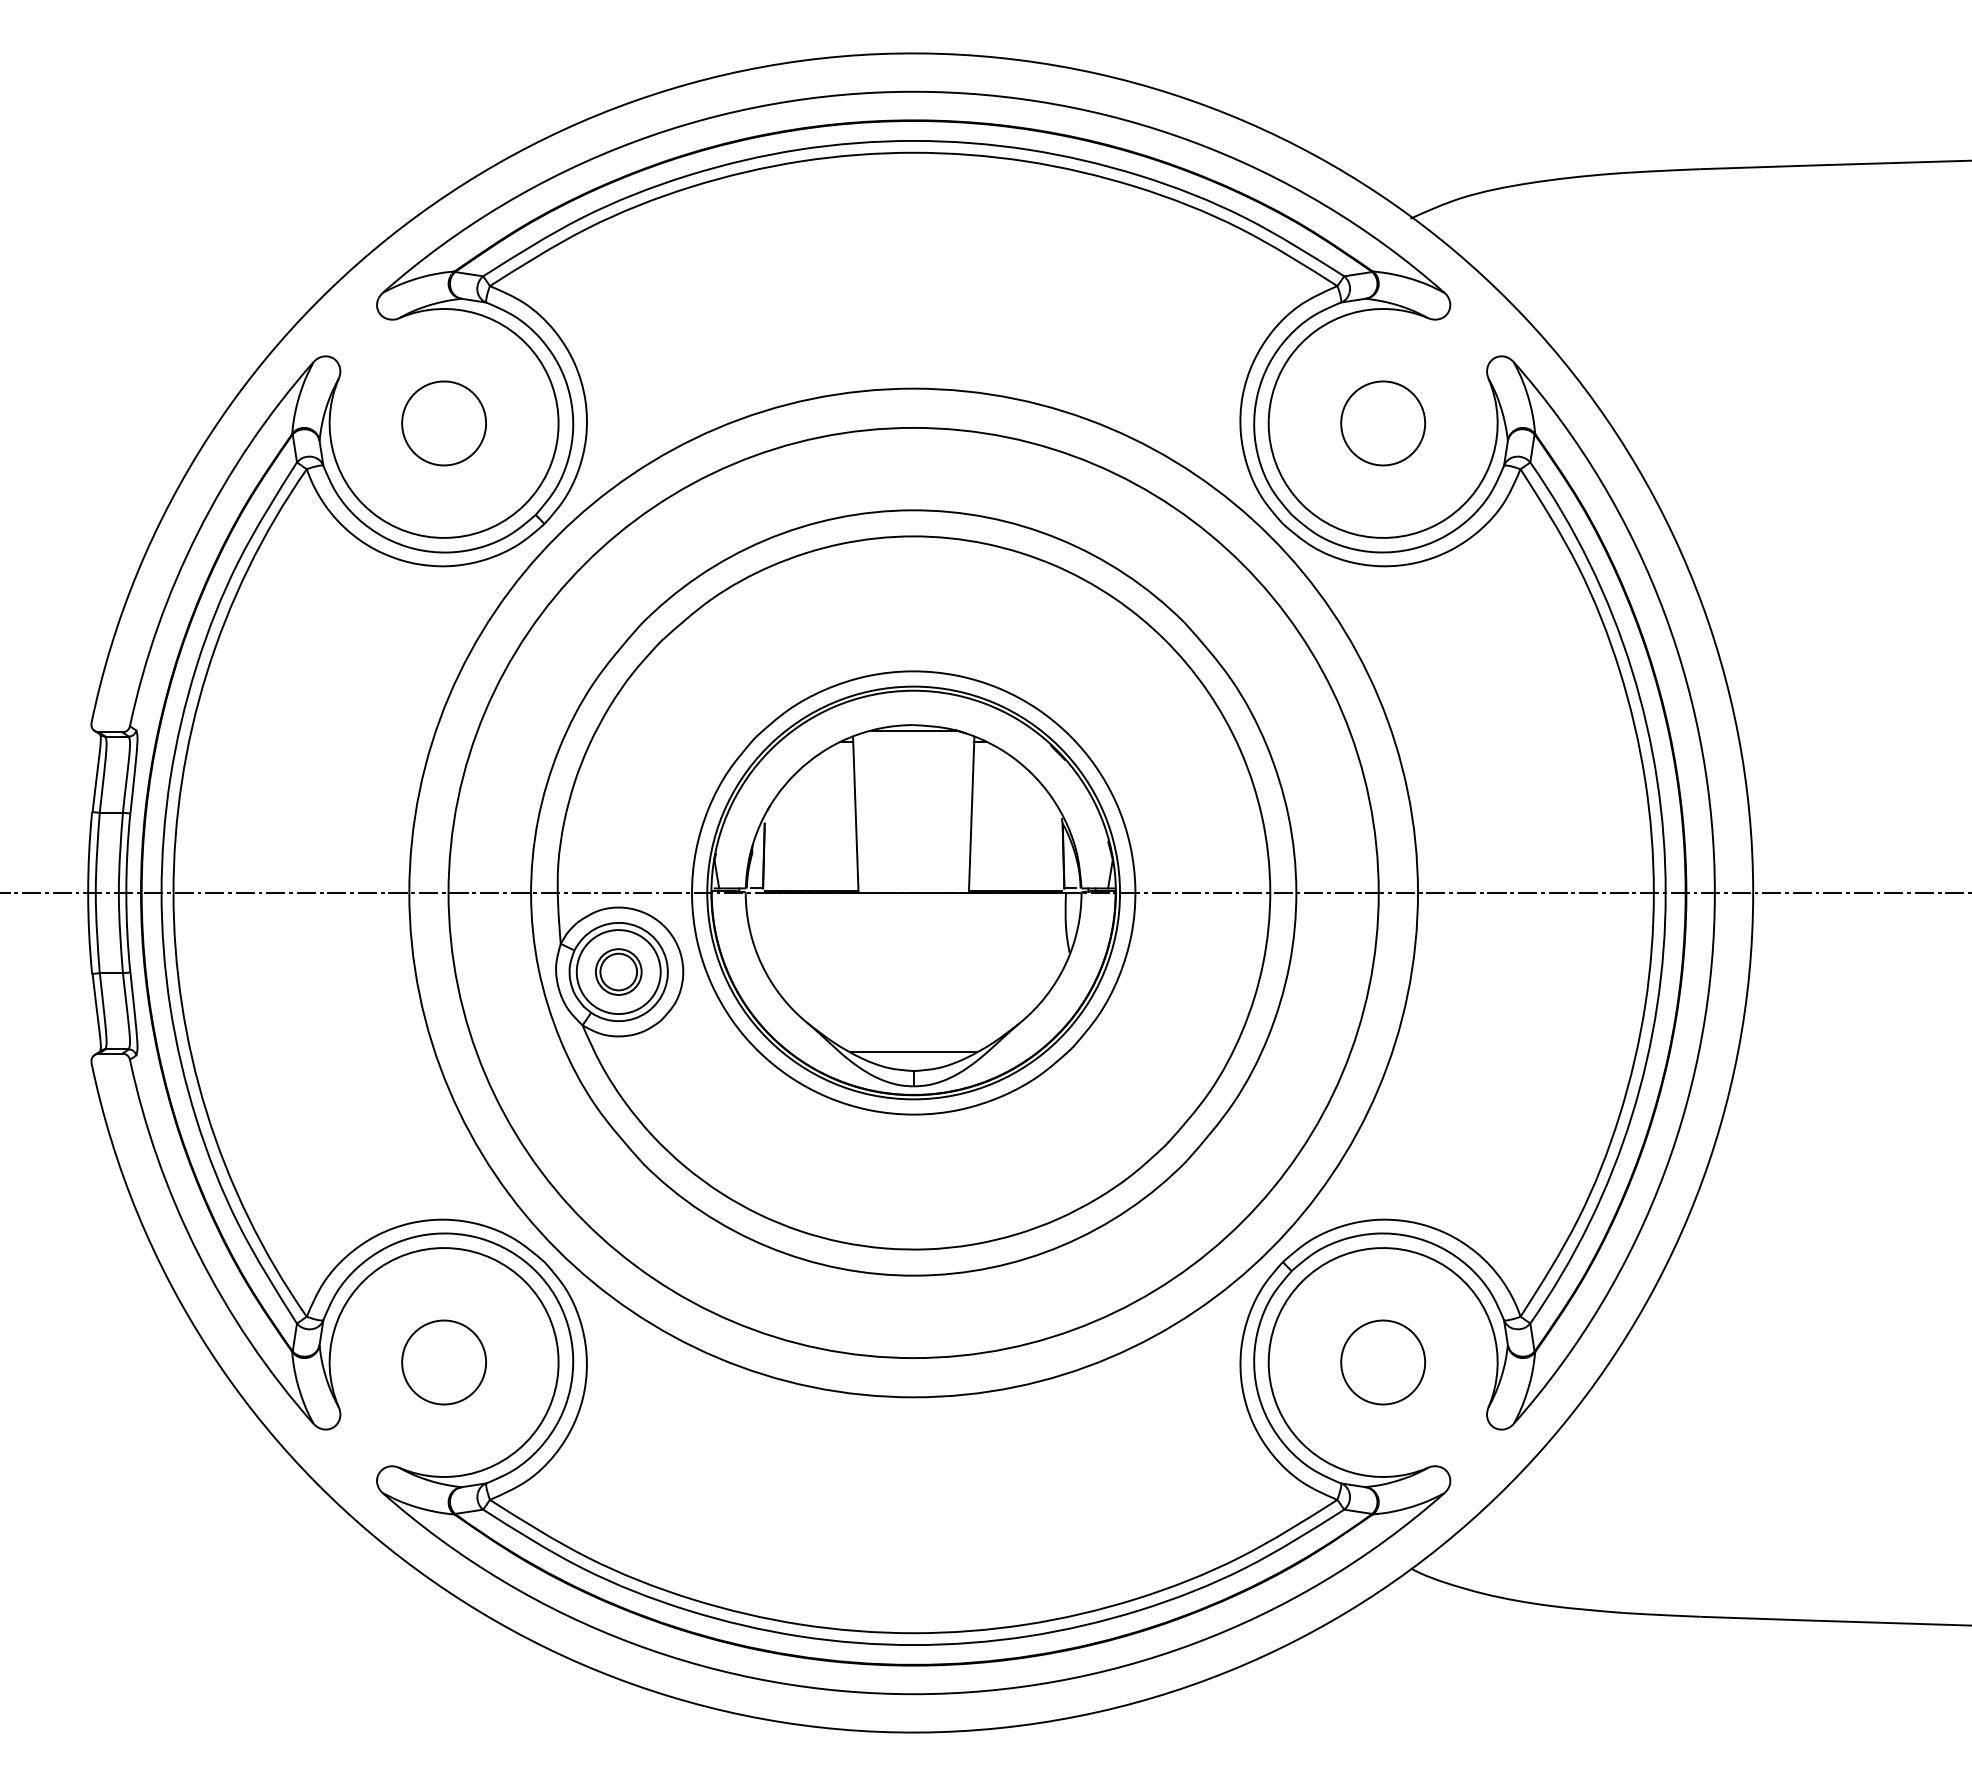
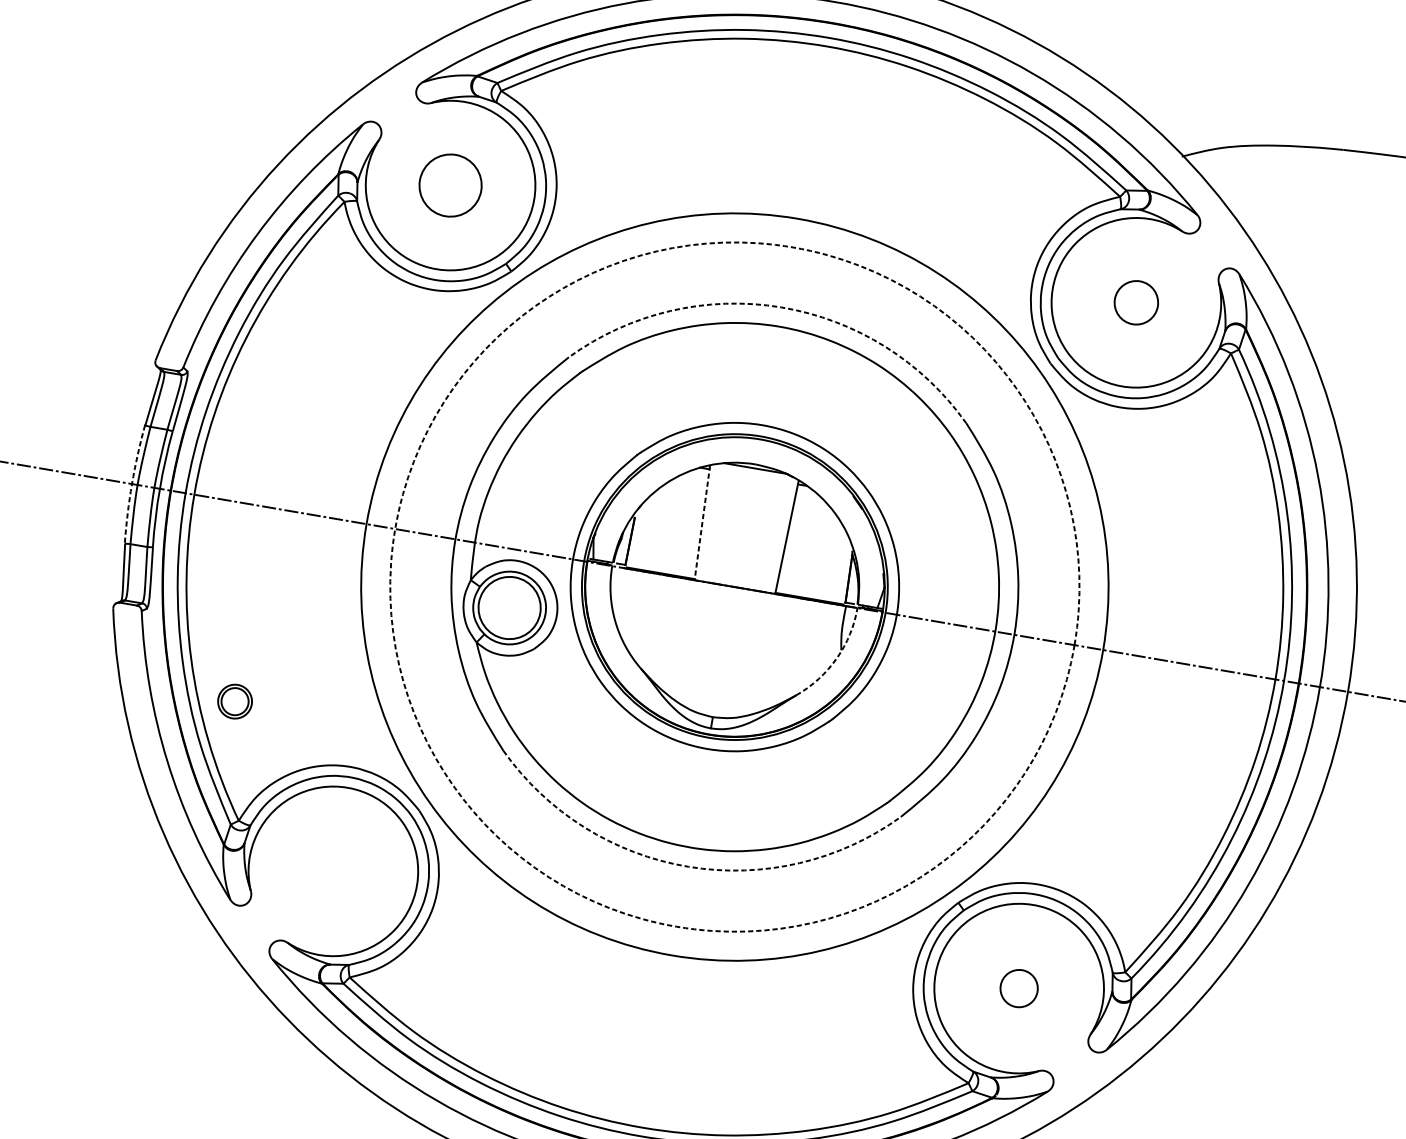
circle: (1383, 423) -> (1136, 302), size x0.7
arc: (911, 510) -> (781, 307), solid -> dashed
line: (855, 815) -> (702, 523), solid -> dashed
arc: (88, 892) -> (132, 483), solid -> dashed
circle: (913, 892) -> (734, 586), solid -> dashed
arc: (1065, 964) -> (836, 658), solid -> dashed
part: (618, 971) -> (234, 701), moved
line: (913, 1052) -> (714, 703), removed
arc: (915, 1275) -> (688, 866), solid -> dashed
circle: (443, 1362) -> (332, 871), removed
circle: (1383, 1362) -> (1019, 988), size x0.6

